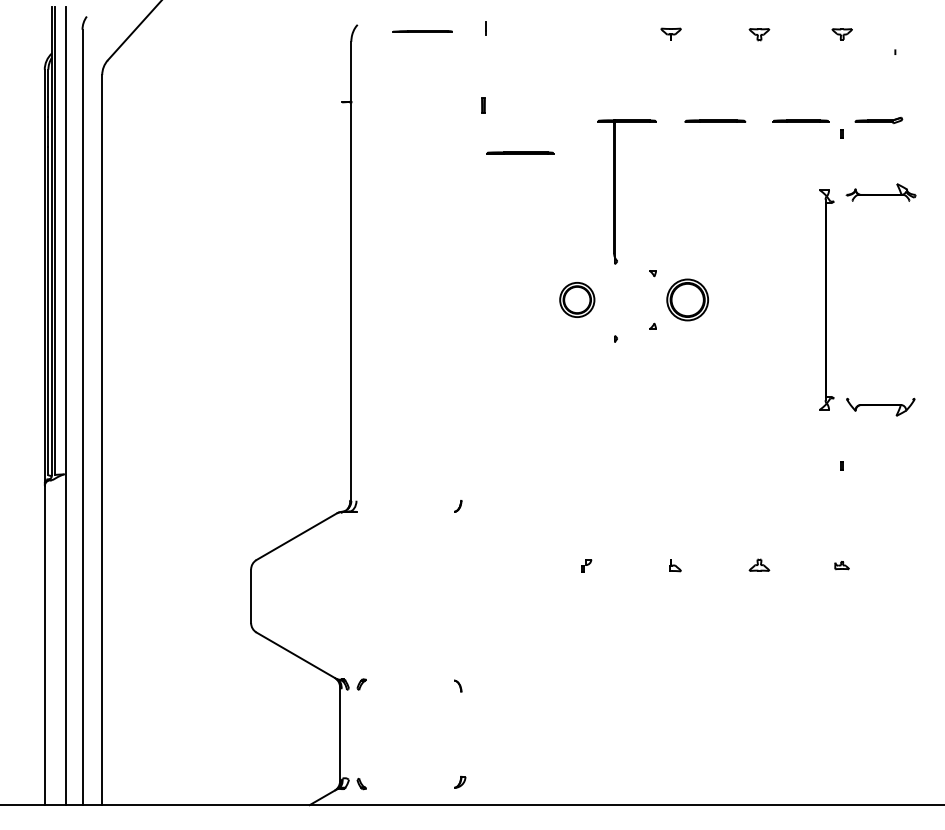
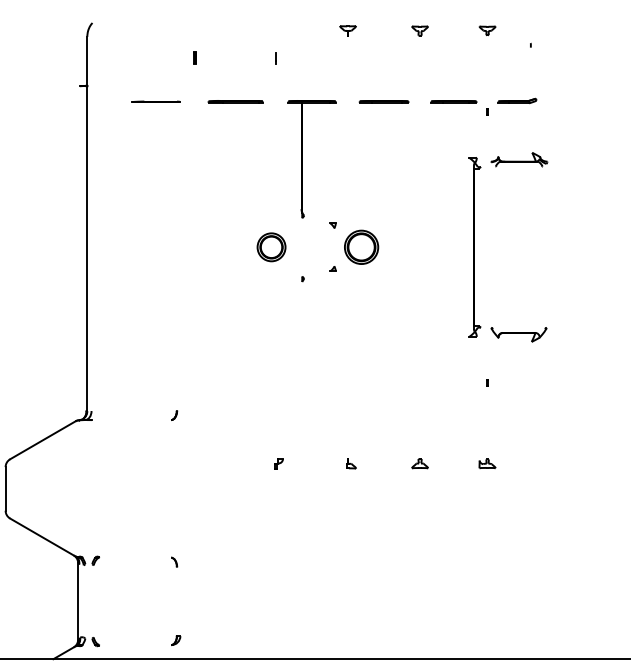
line: (485, 28) -> (275, 58), moved
line: (422, 31) -> (155, 101), moved
part: (483, 105) -> (195, 57), moved
line: (520, 152) -> (235, 101), moved
part: (841, 565) -> (486, 463), size x1.43

